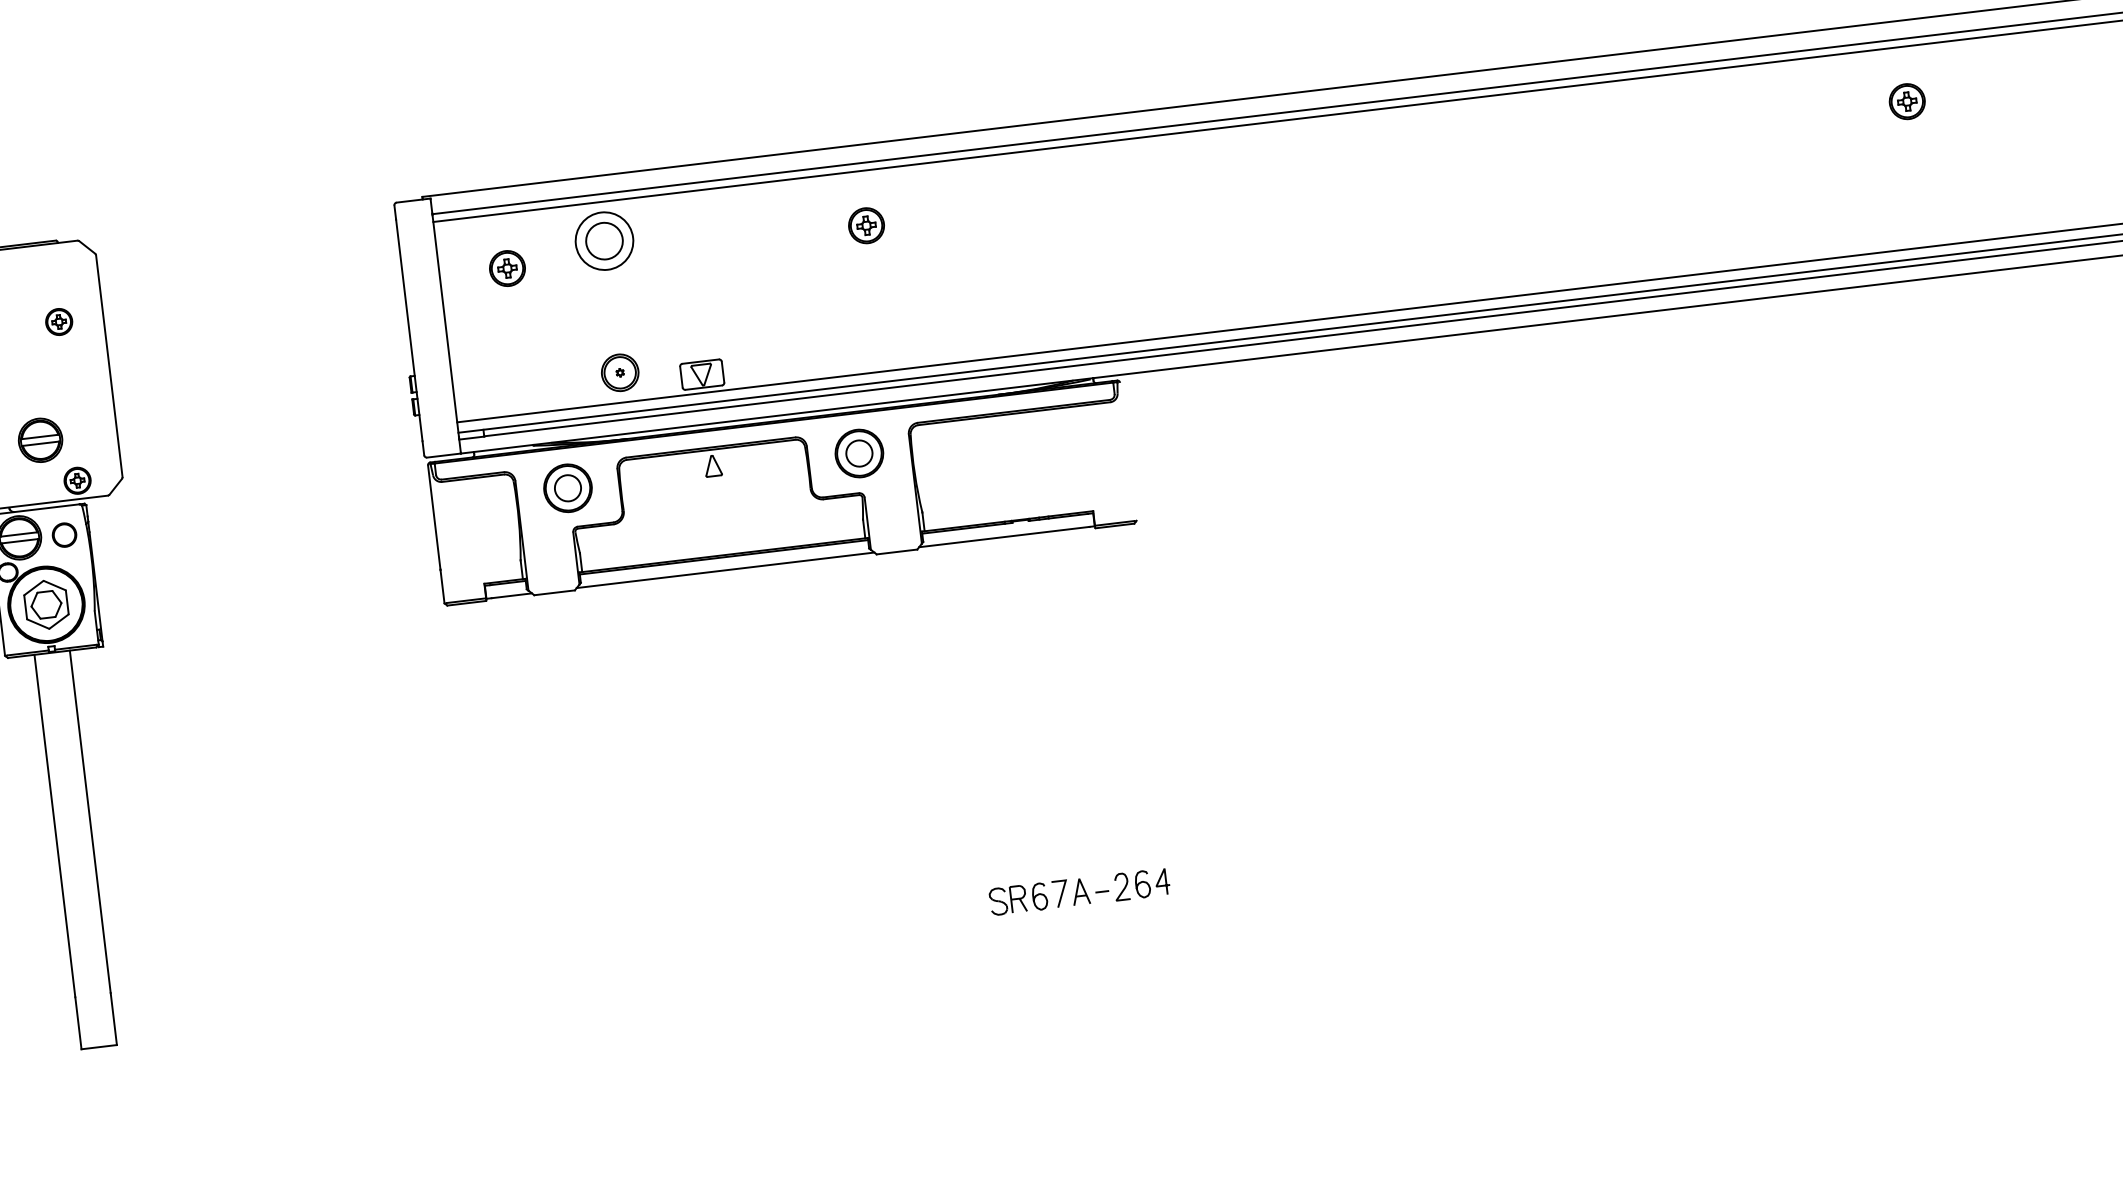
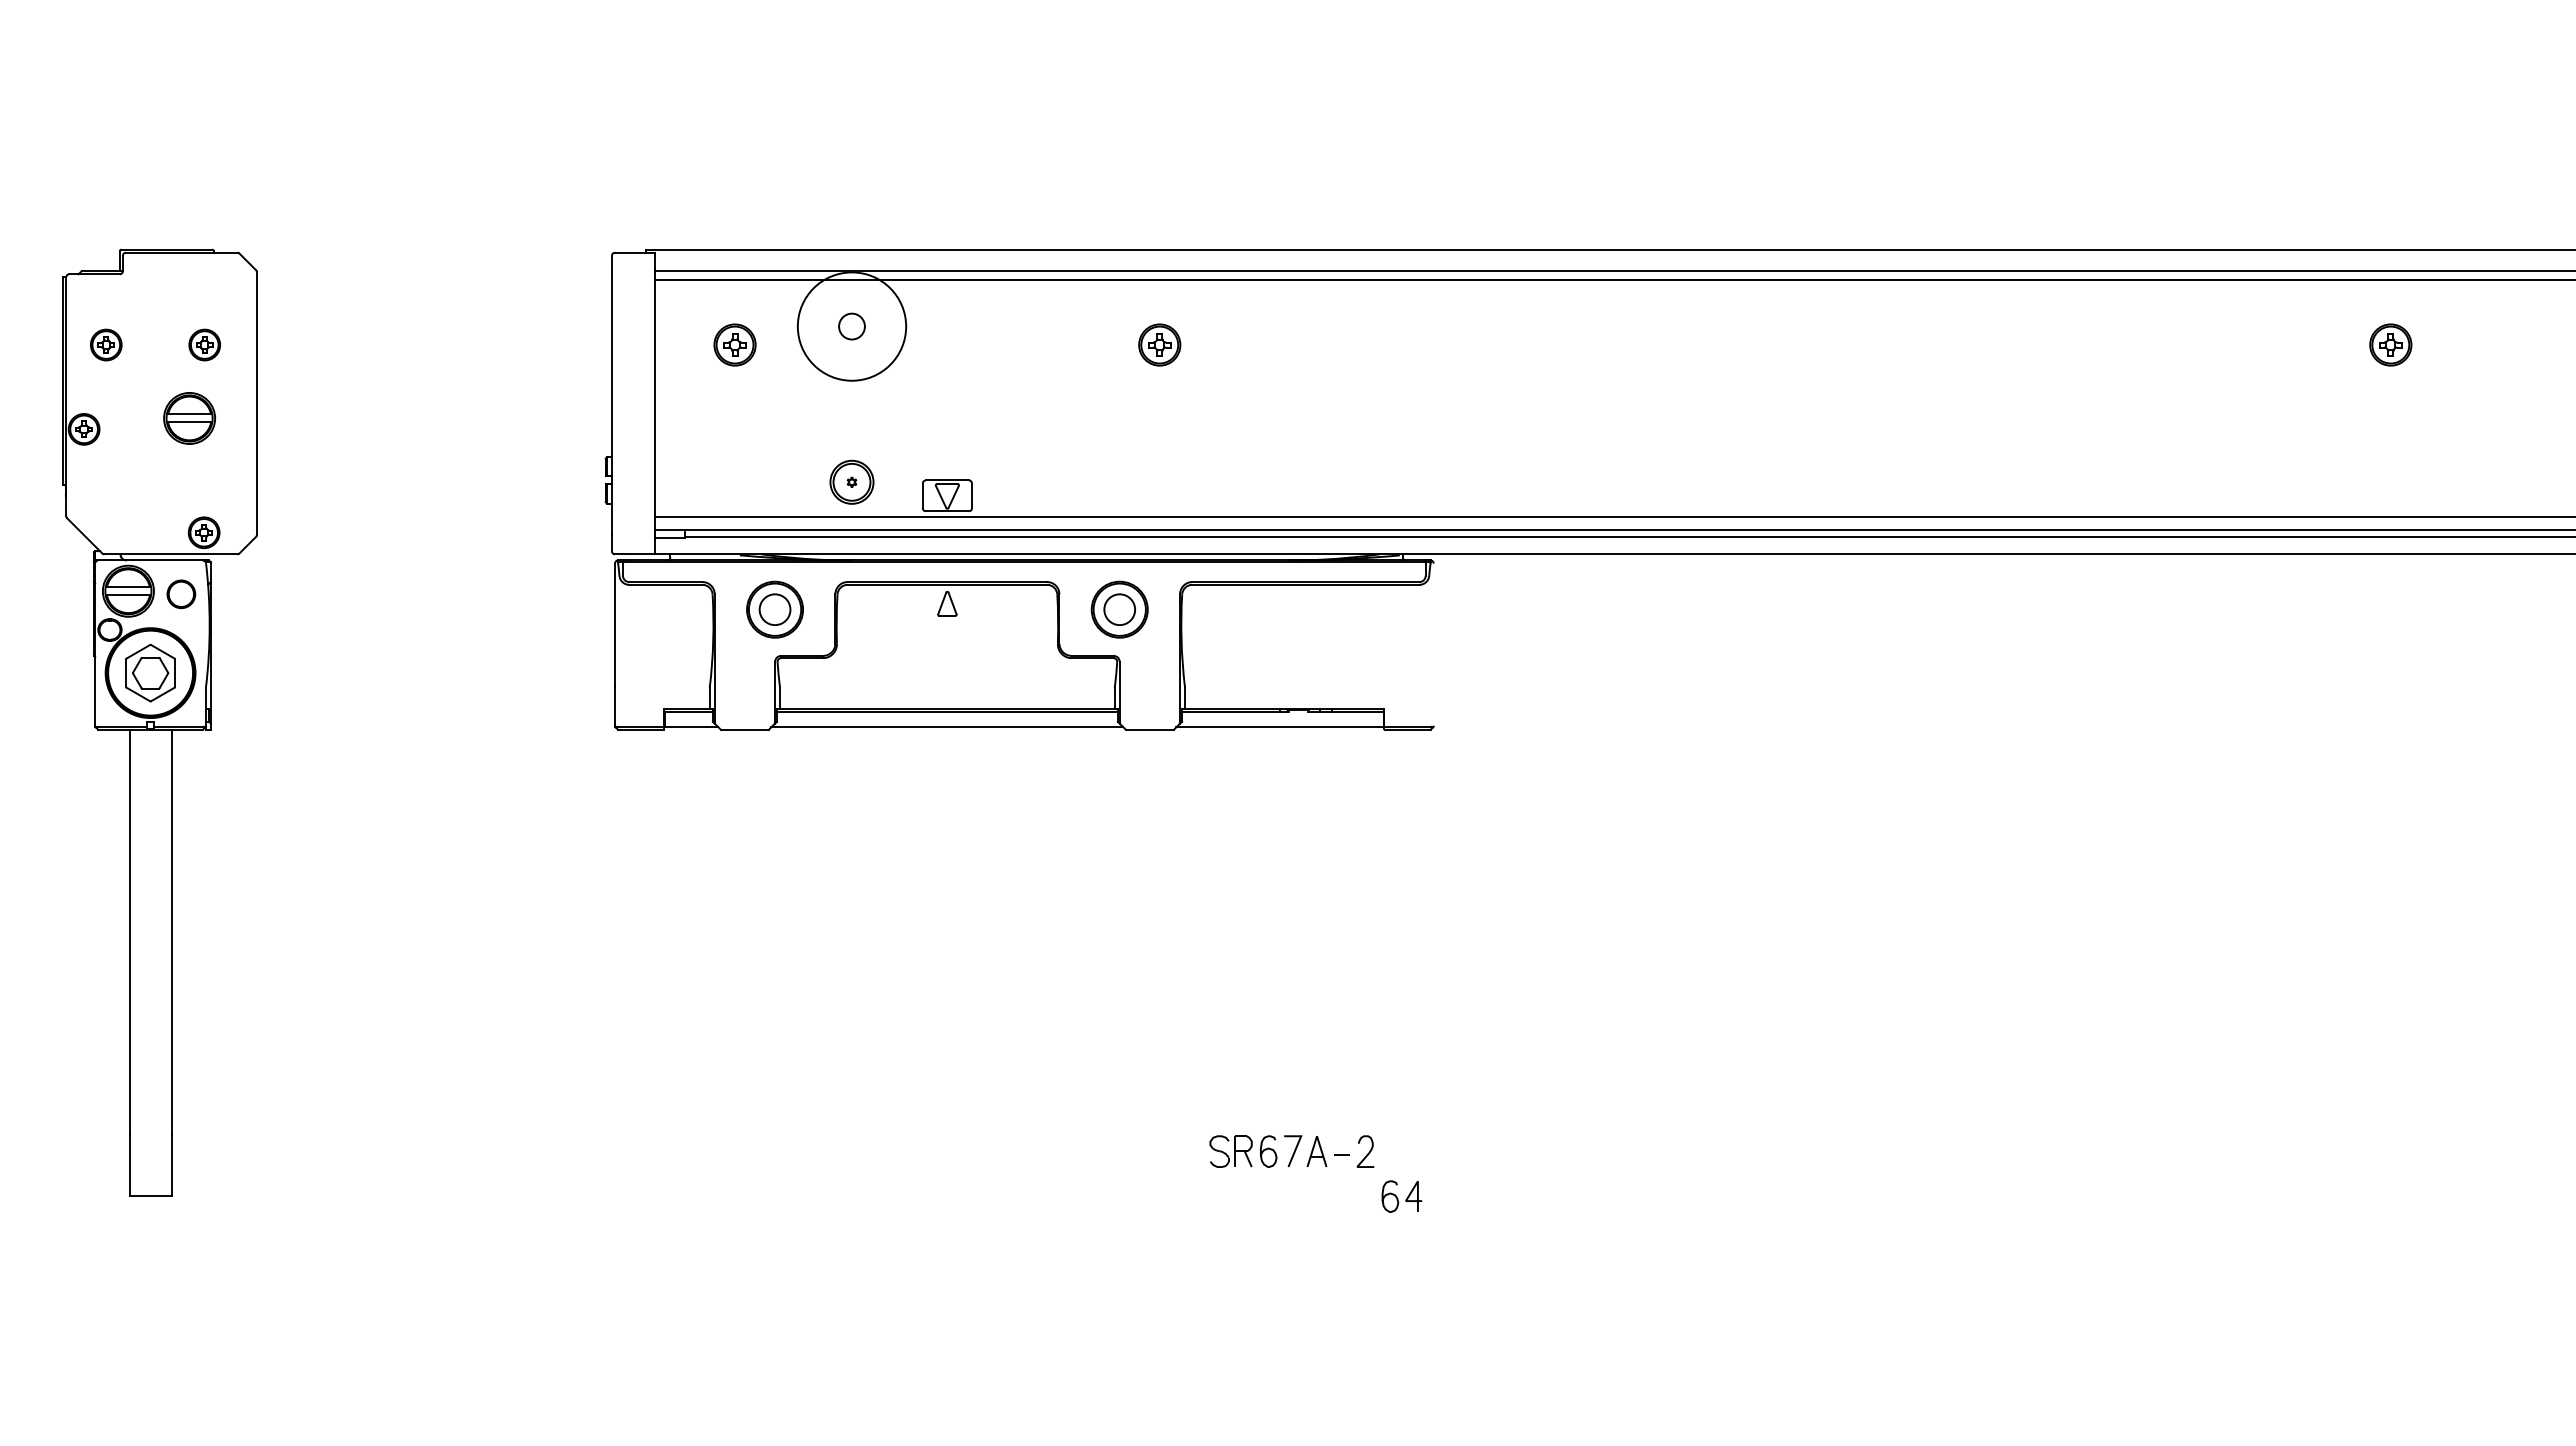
circle: (604, 241) -> (851, 326), size x0.6
circle: (604, 241) -> (851, 326), size x1.6
part: (40, 440) -> (189, 418), moved
part: (1152, 883) -> (1401, 1196), moved

